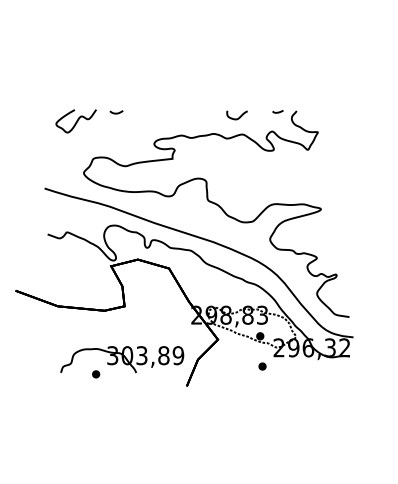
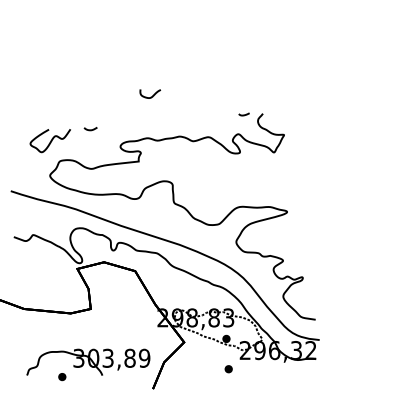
curve: (116, 112) -> (90, 129), moved
curve: (238, 117) -> (151, 96), moved
curve: (76, 121) -> (50, 141), moved

